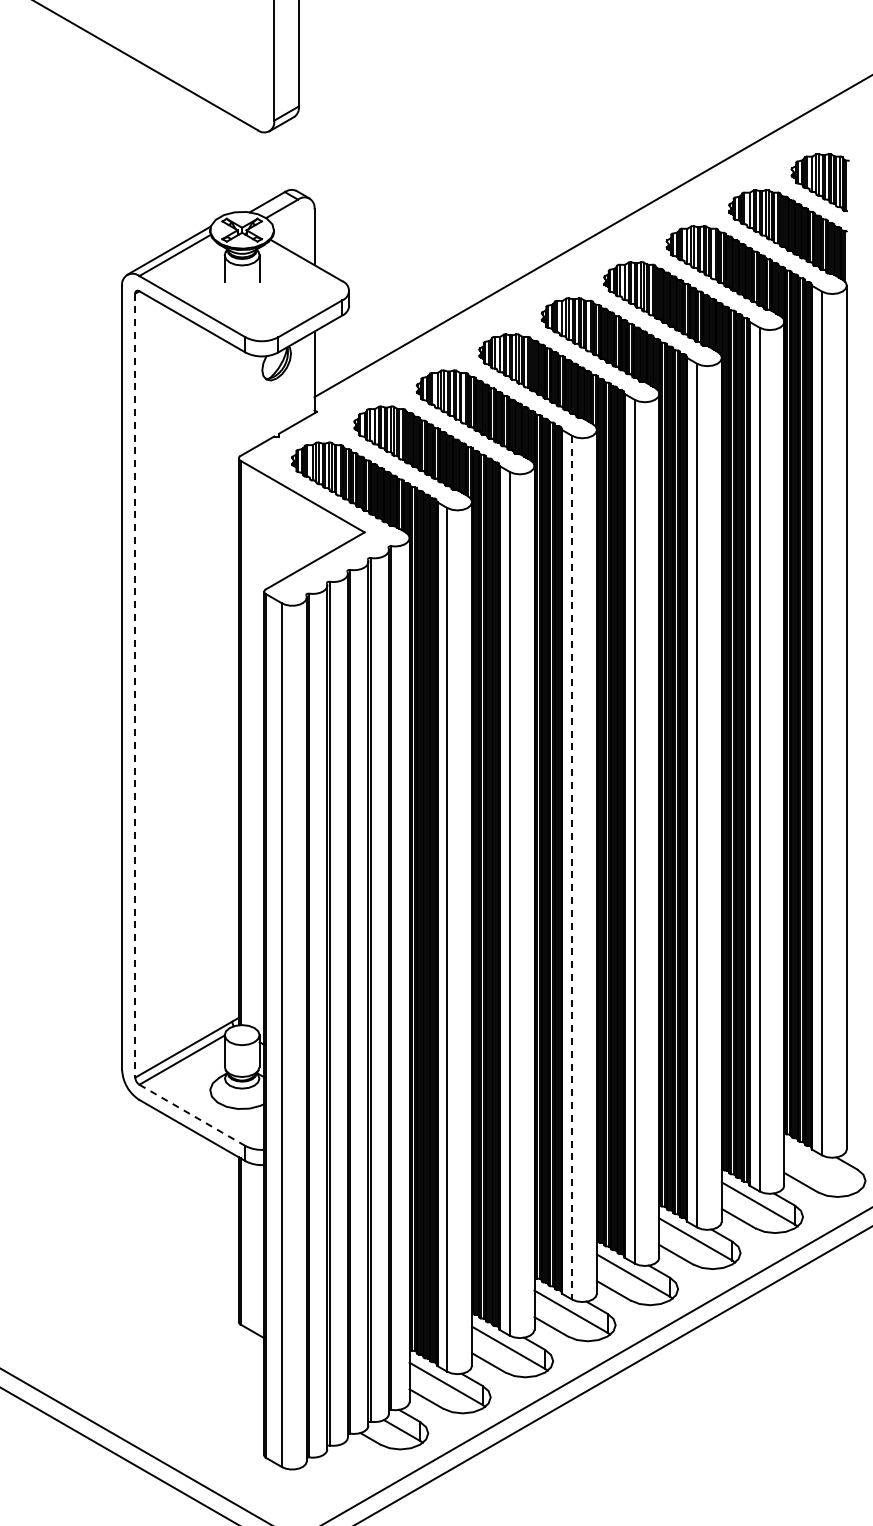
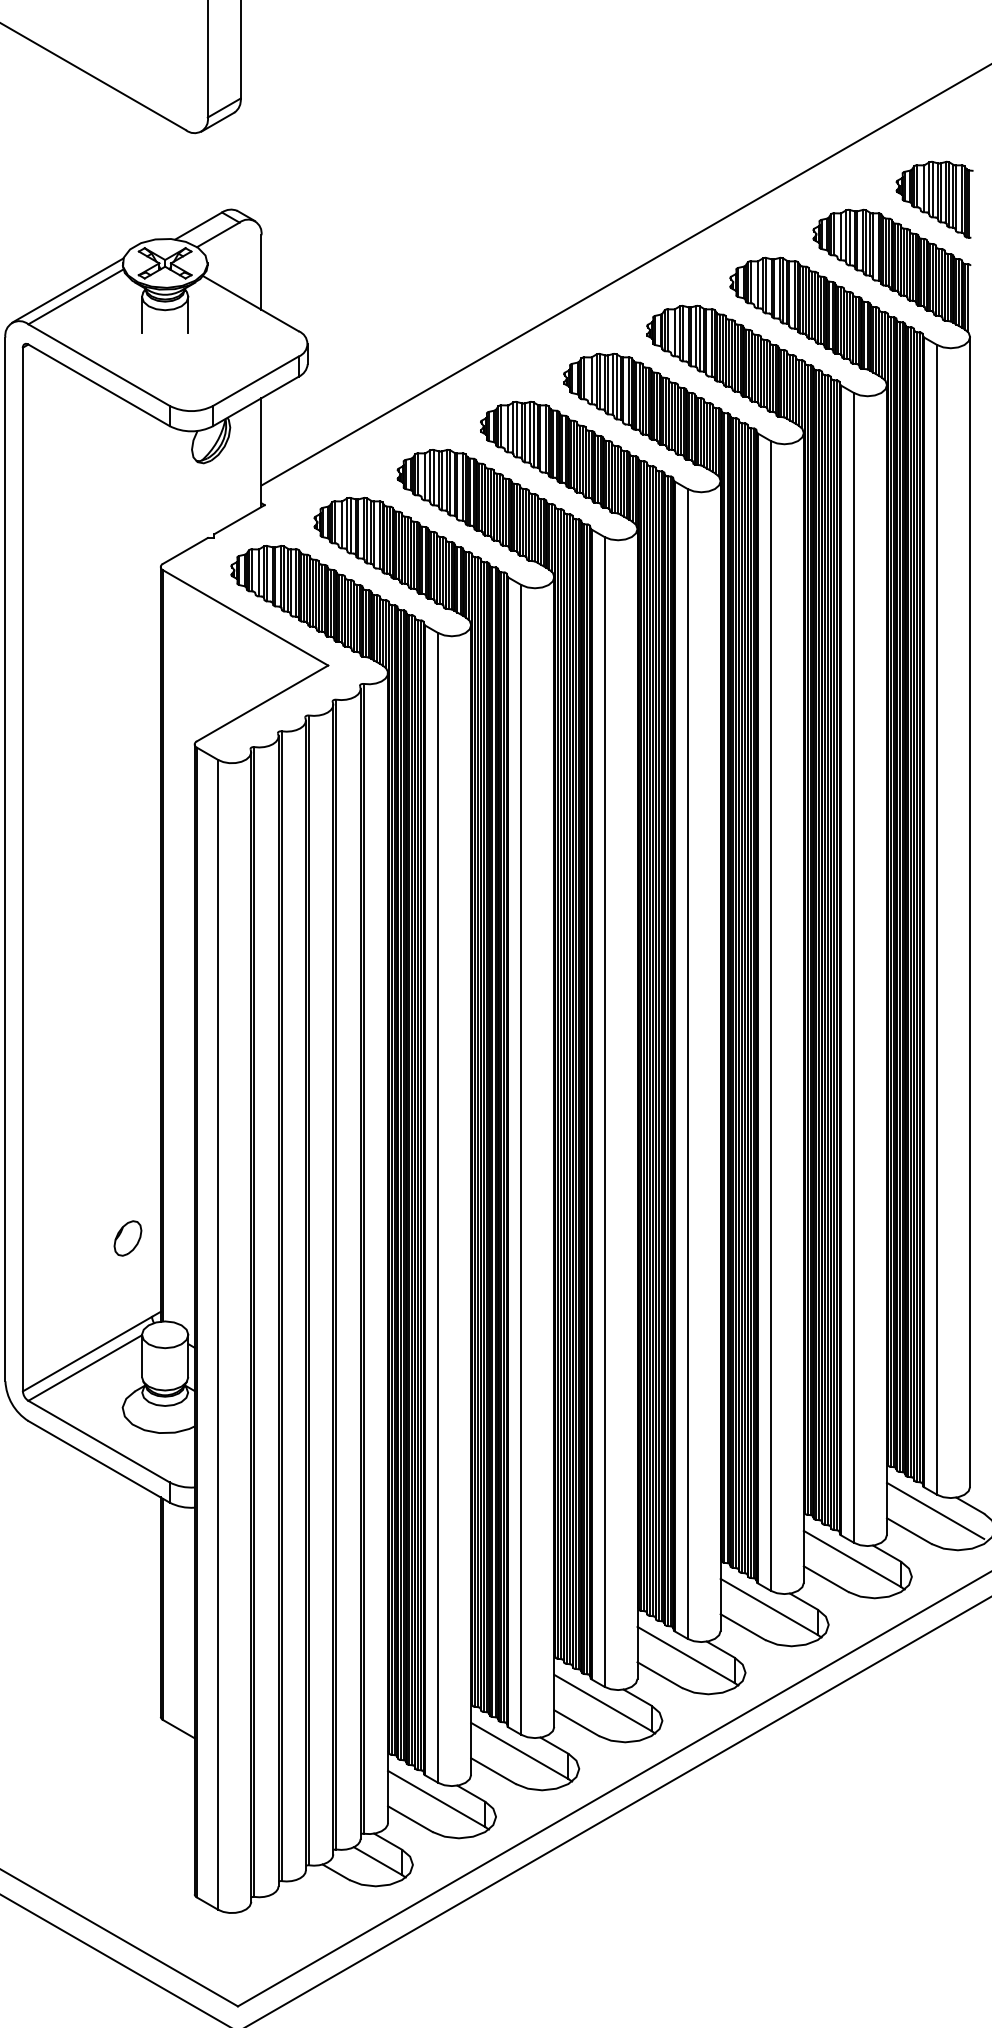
line: (135, 686) -> (23, 870), dashed -> solid
line: (572, 867) -> (604, 1111), dashed -> solid
part: (214, 962) -> (128, 1238), added
line: (192, 1115) -> (99, 1441), dashed -> solid
line: (820, 1167) -> (935, 1510), added

